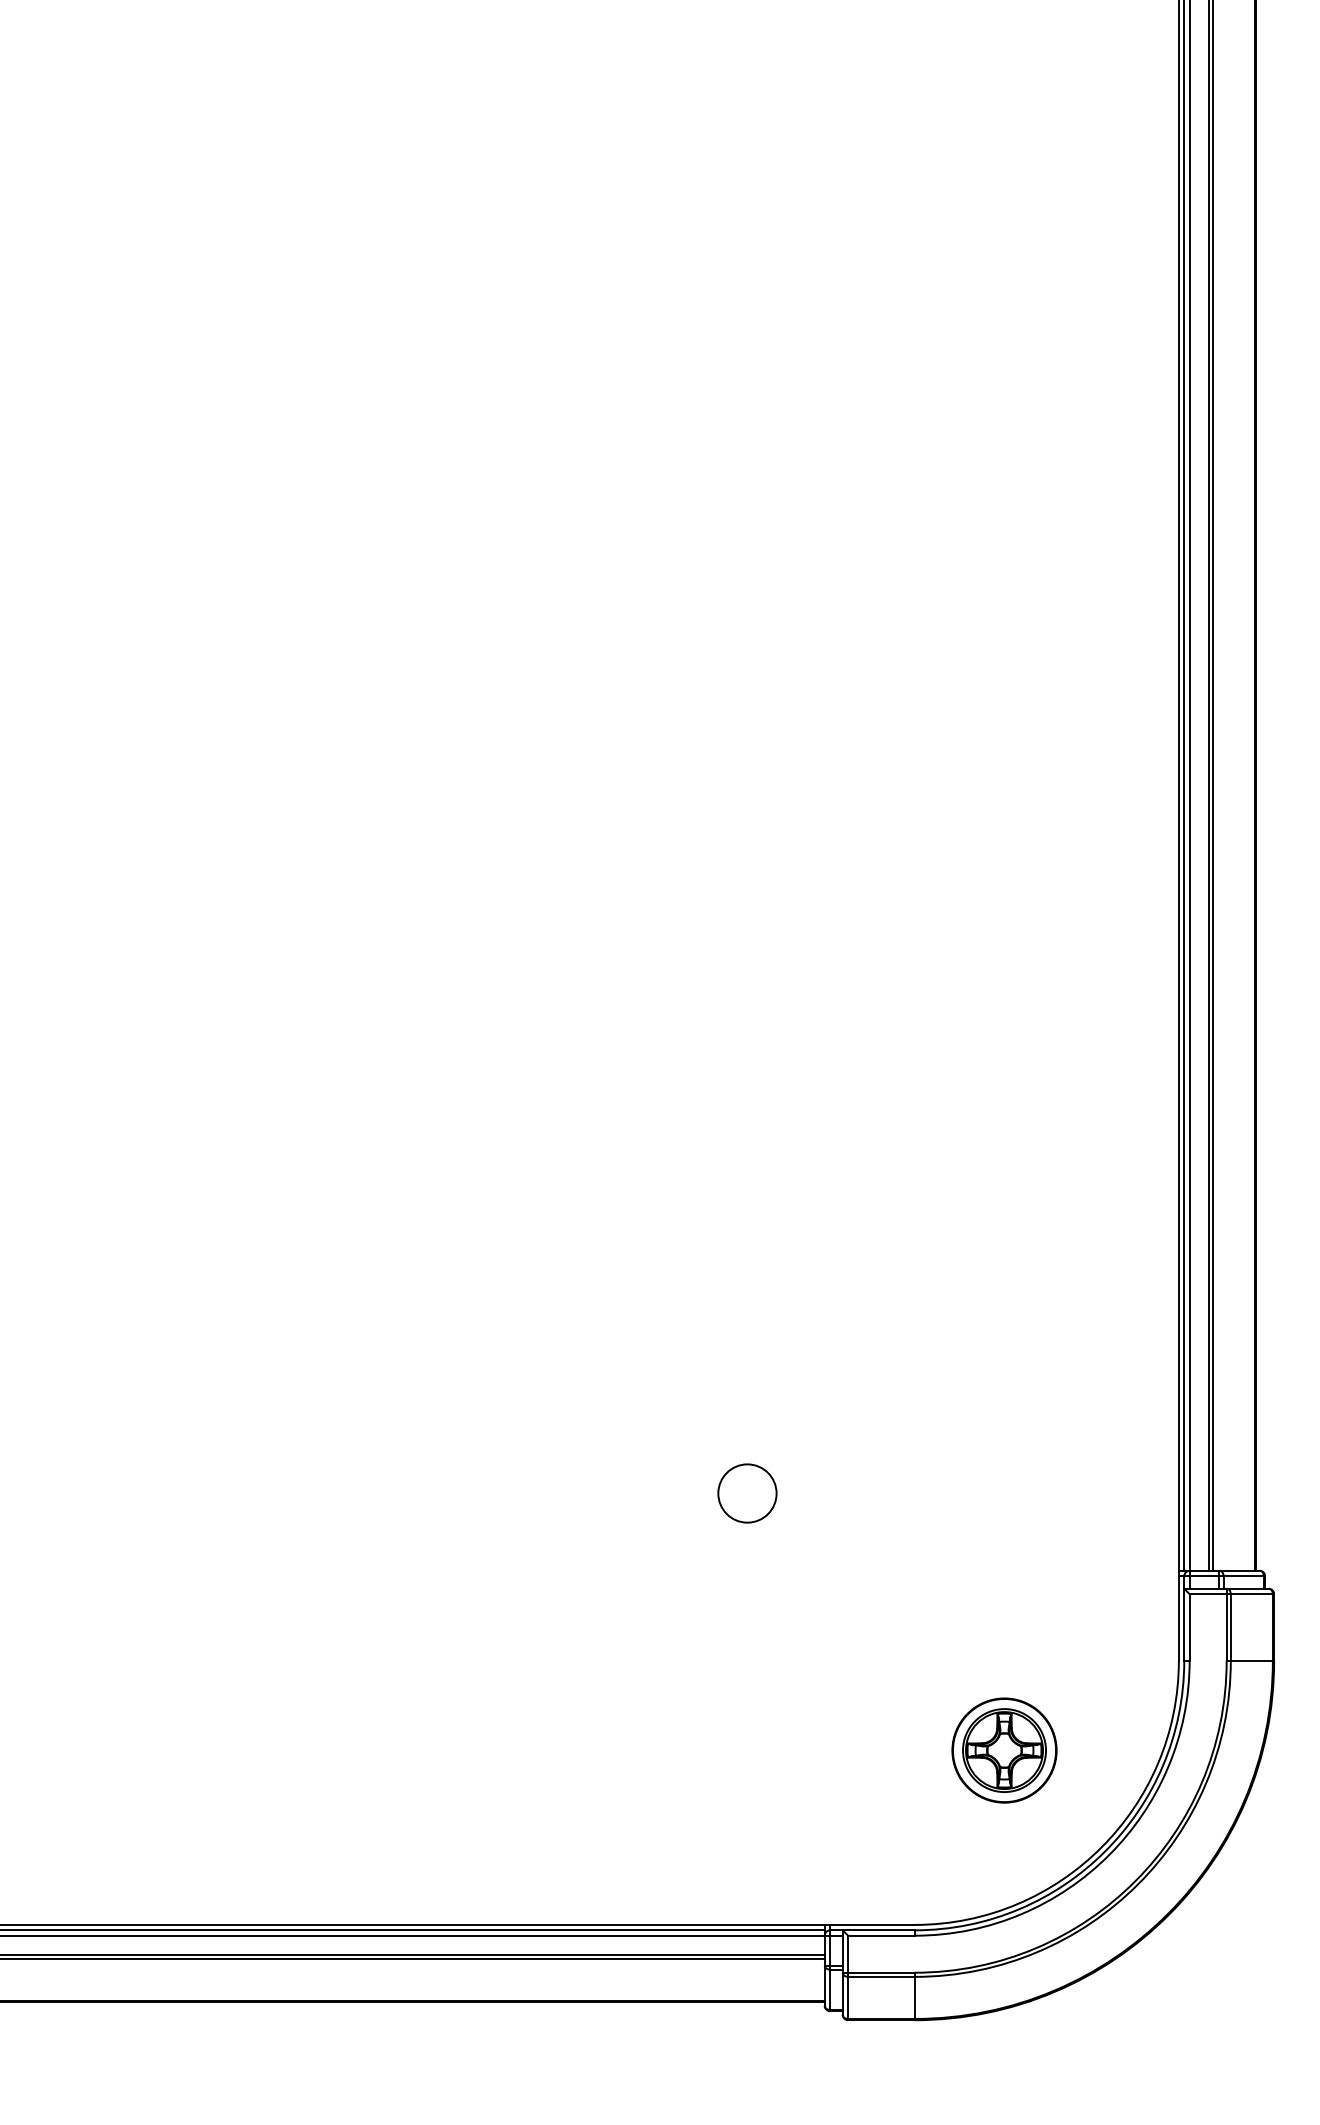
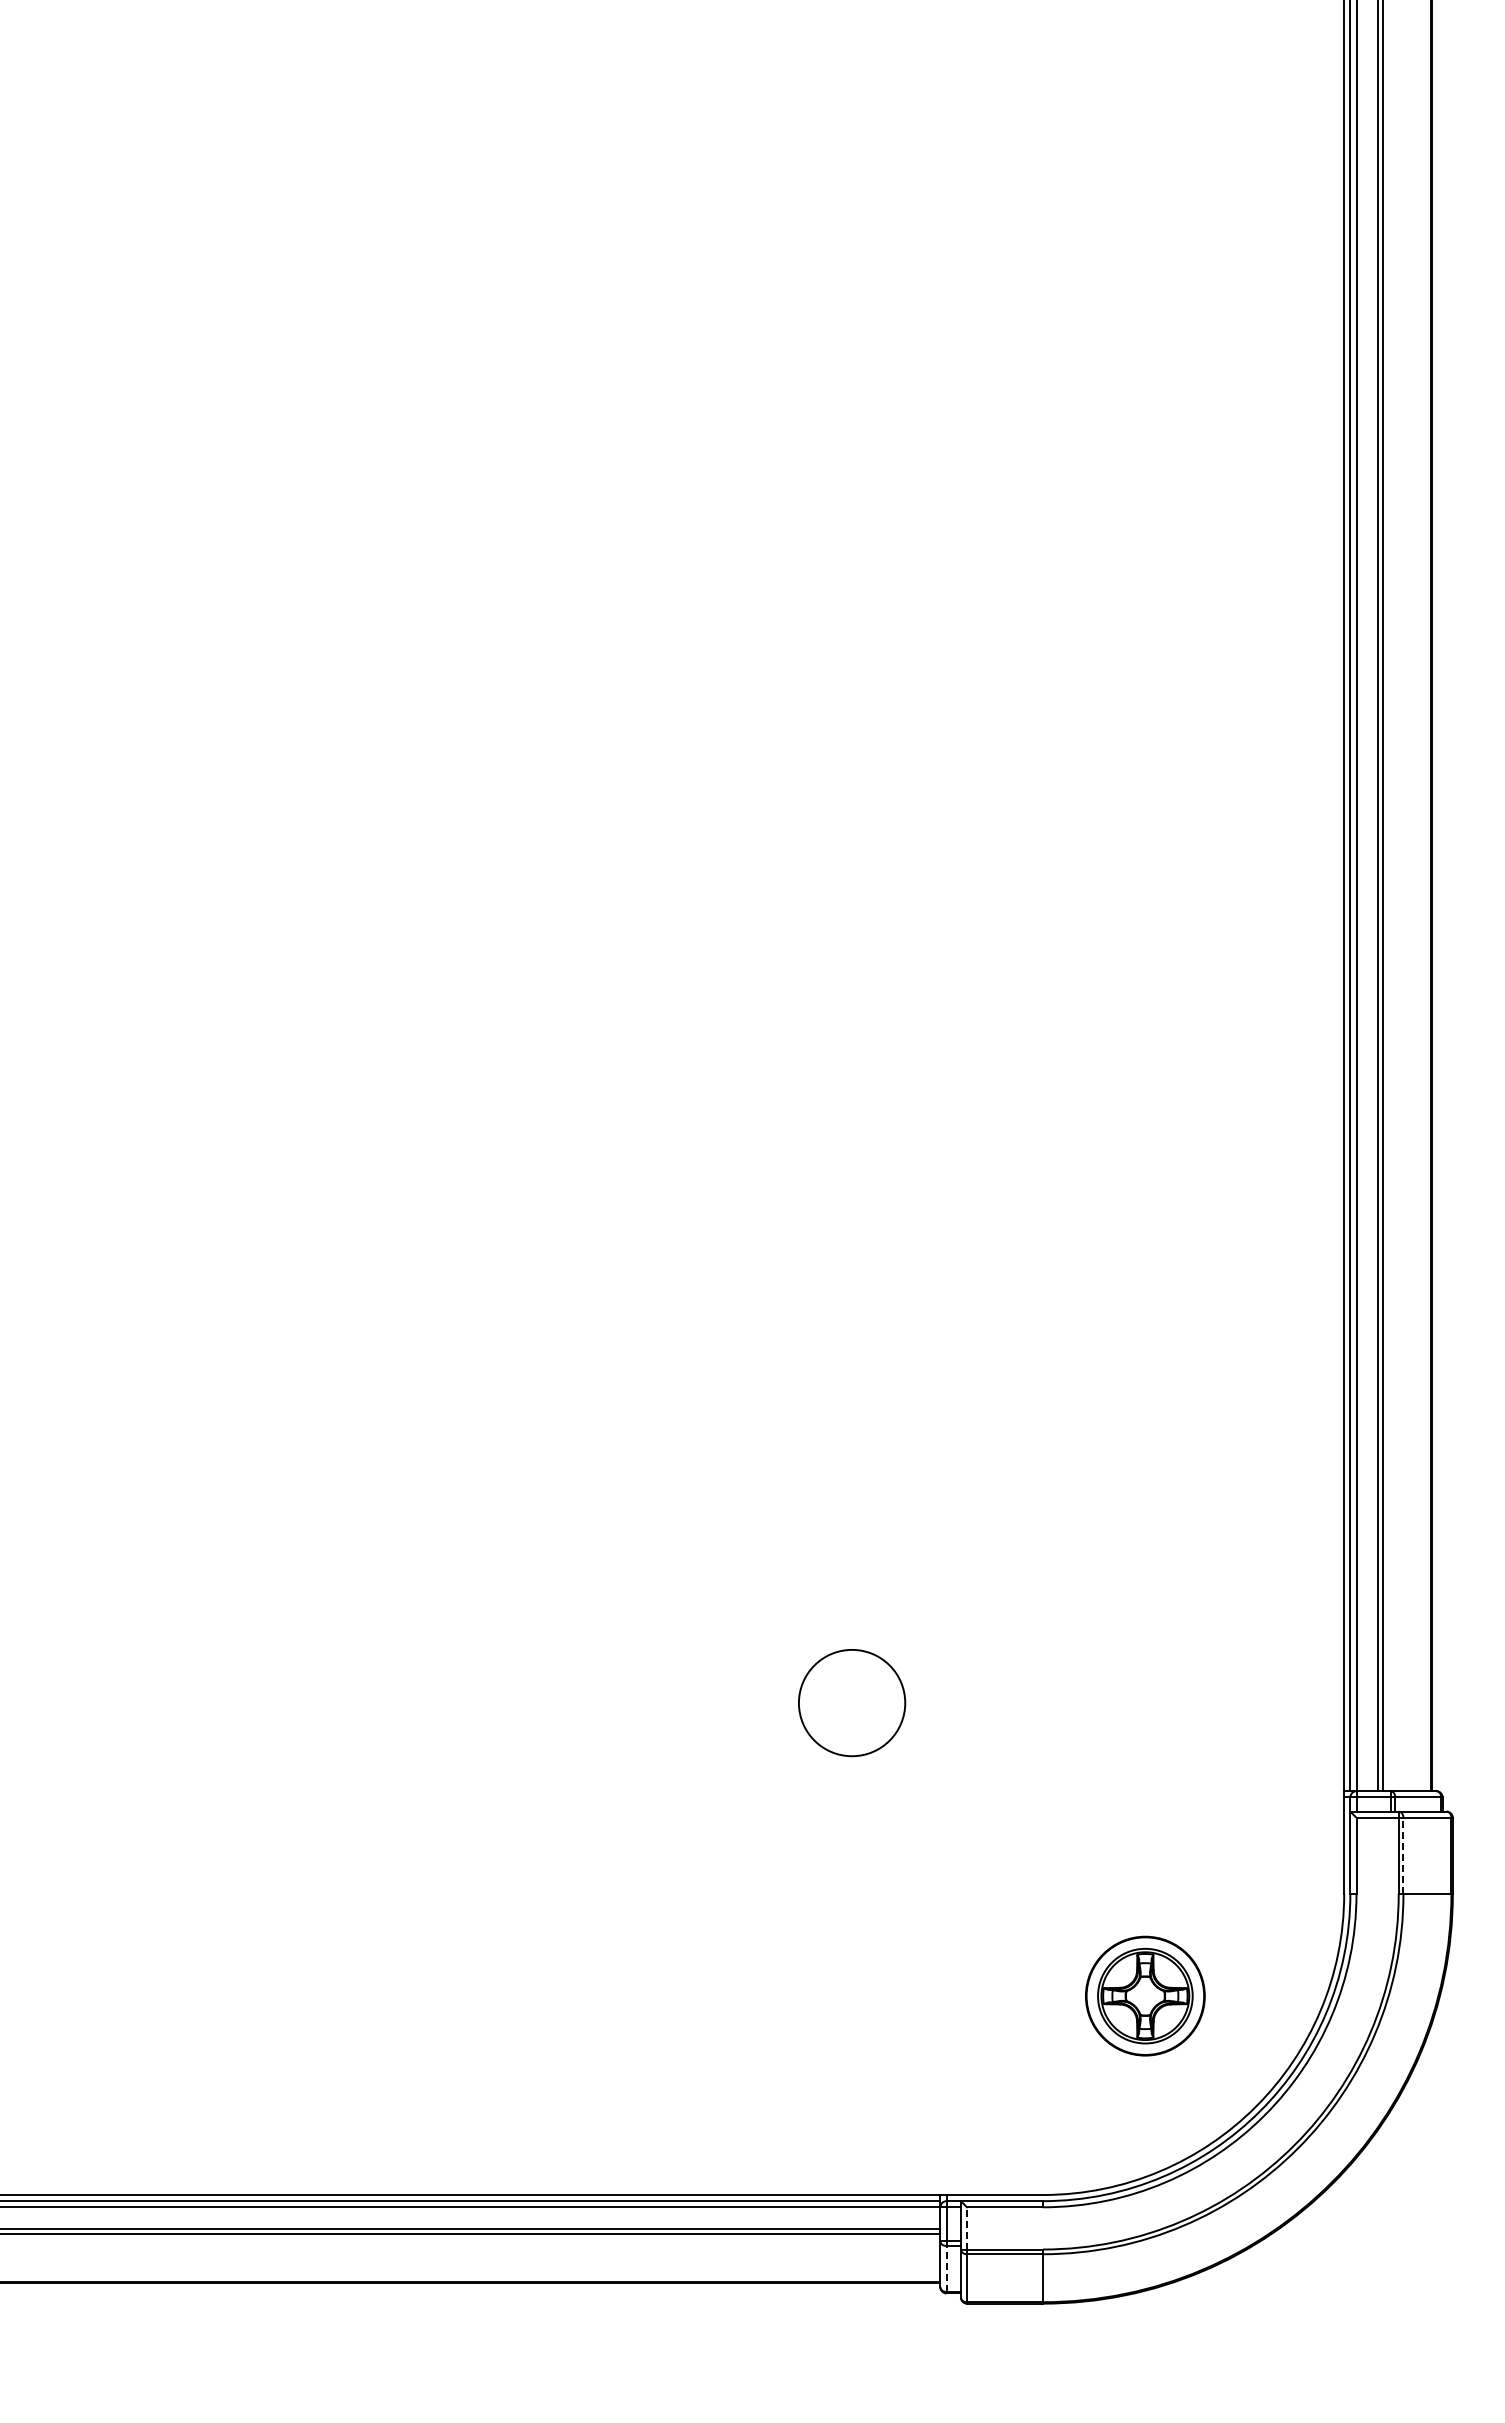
circle: (747, 1493) -> (852, 1702), size x1.6
line: (1230, 1627) -> (1403, 1855), solid -> dashed
line: (848, 1953) -> (967, 2227), solid -> dashed
line: (830, 1990) -> (946, 2269), solid -> dashed

